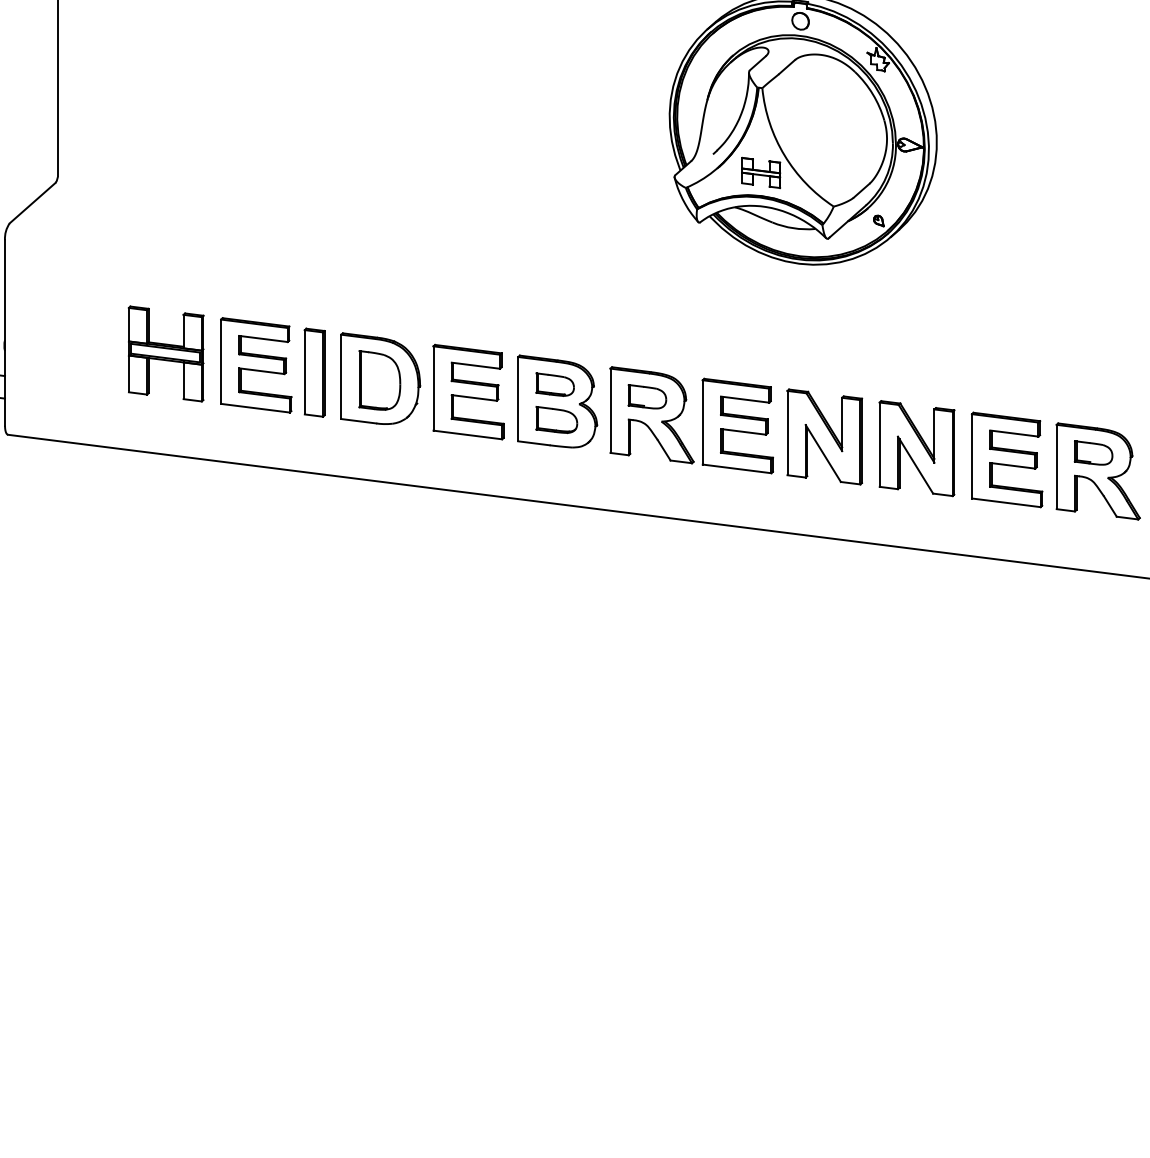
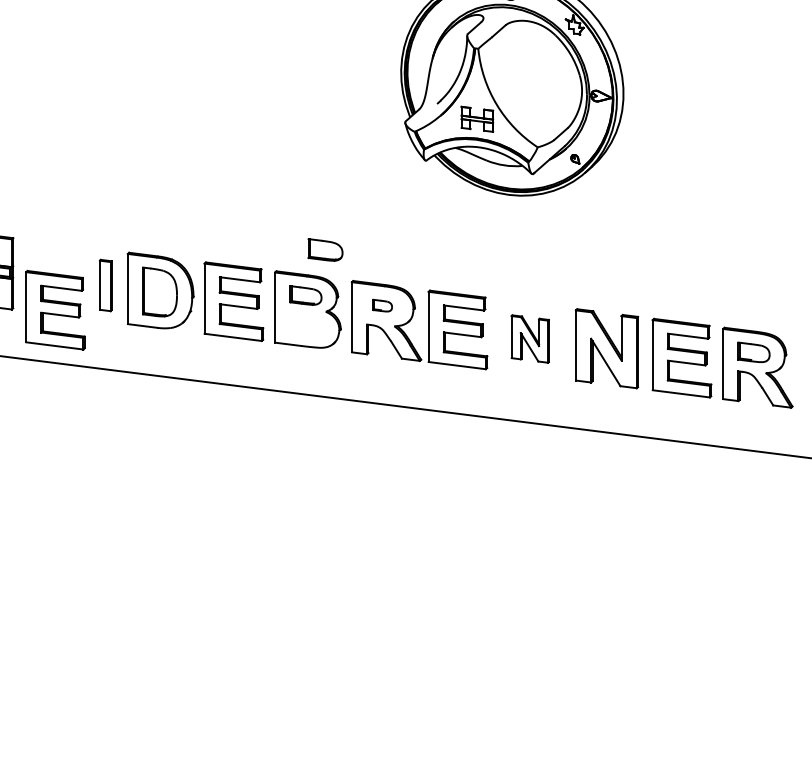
part: (256, 365) -> (55, 310), moved
part: (314, 372) -> (105, 285), size x0.7
part: (647, 396) -> (382, 305), size x0.6
part: (556, 419) -> (325, 249), moved
part: (824, 436) -> (530, 338), size x0.6

